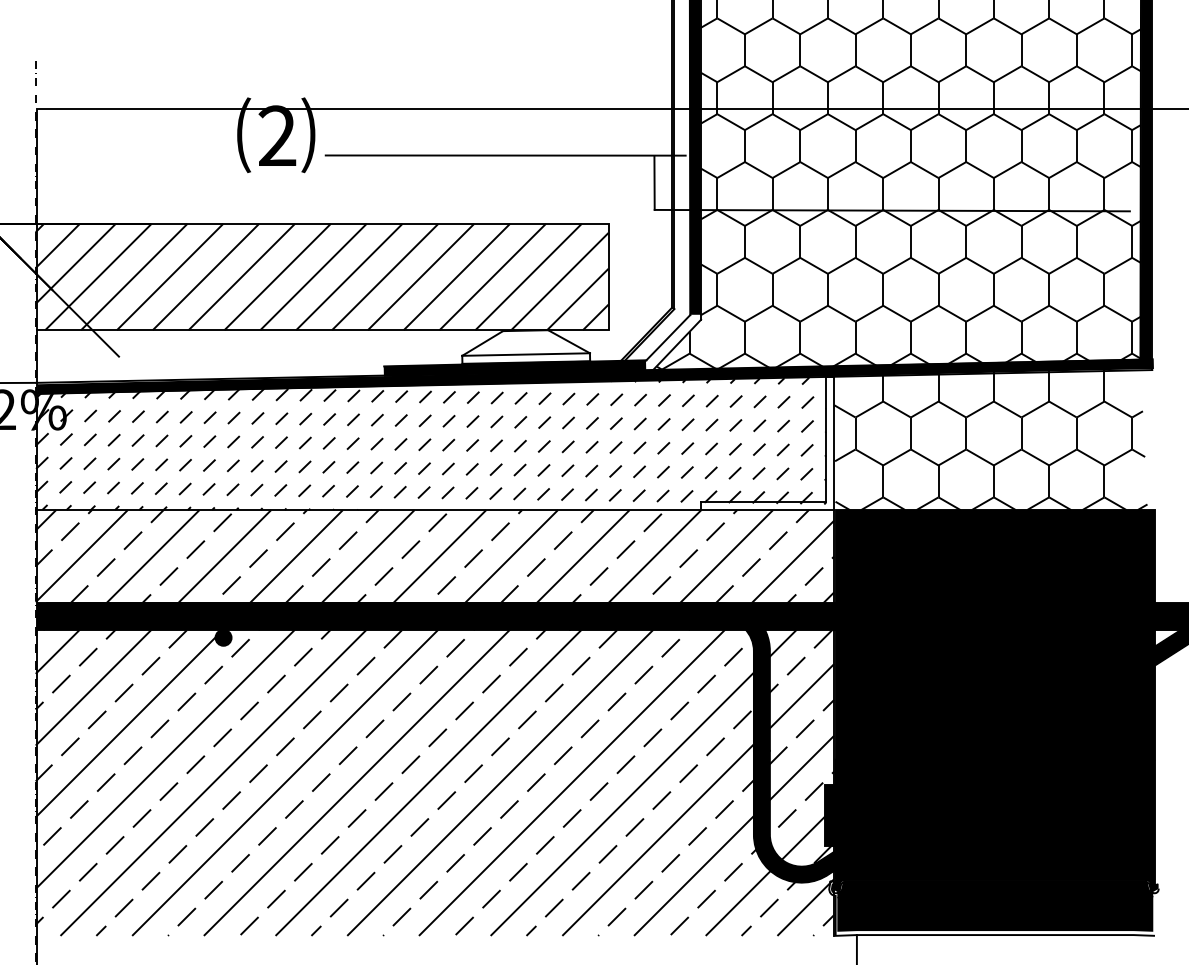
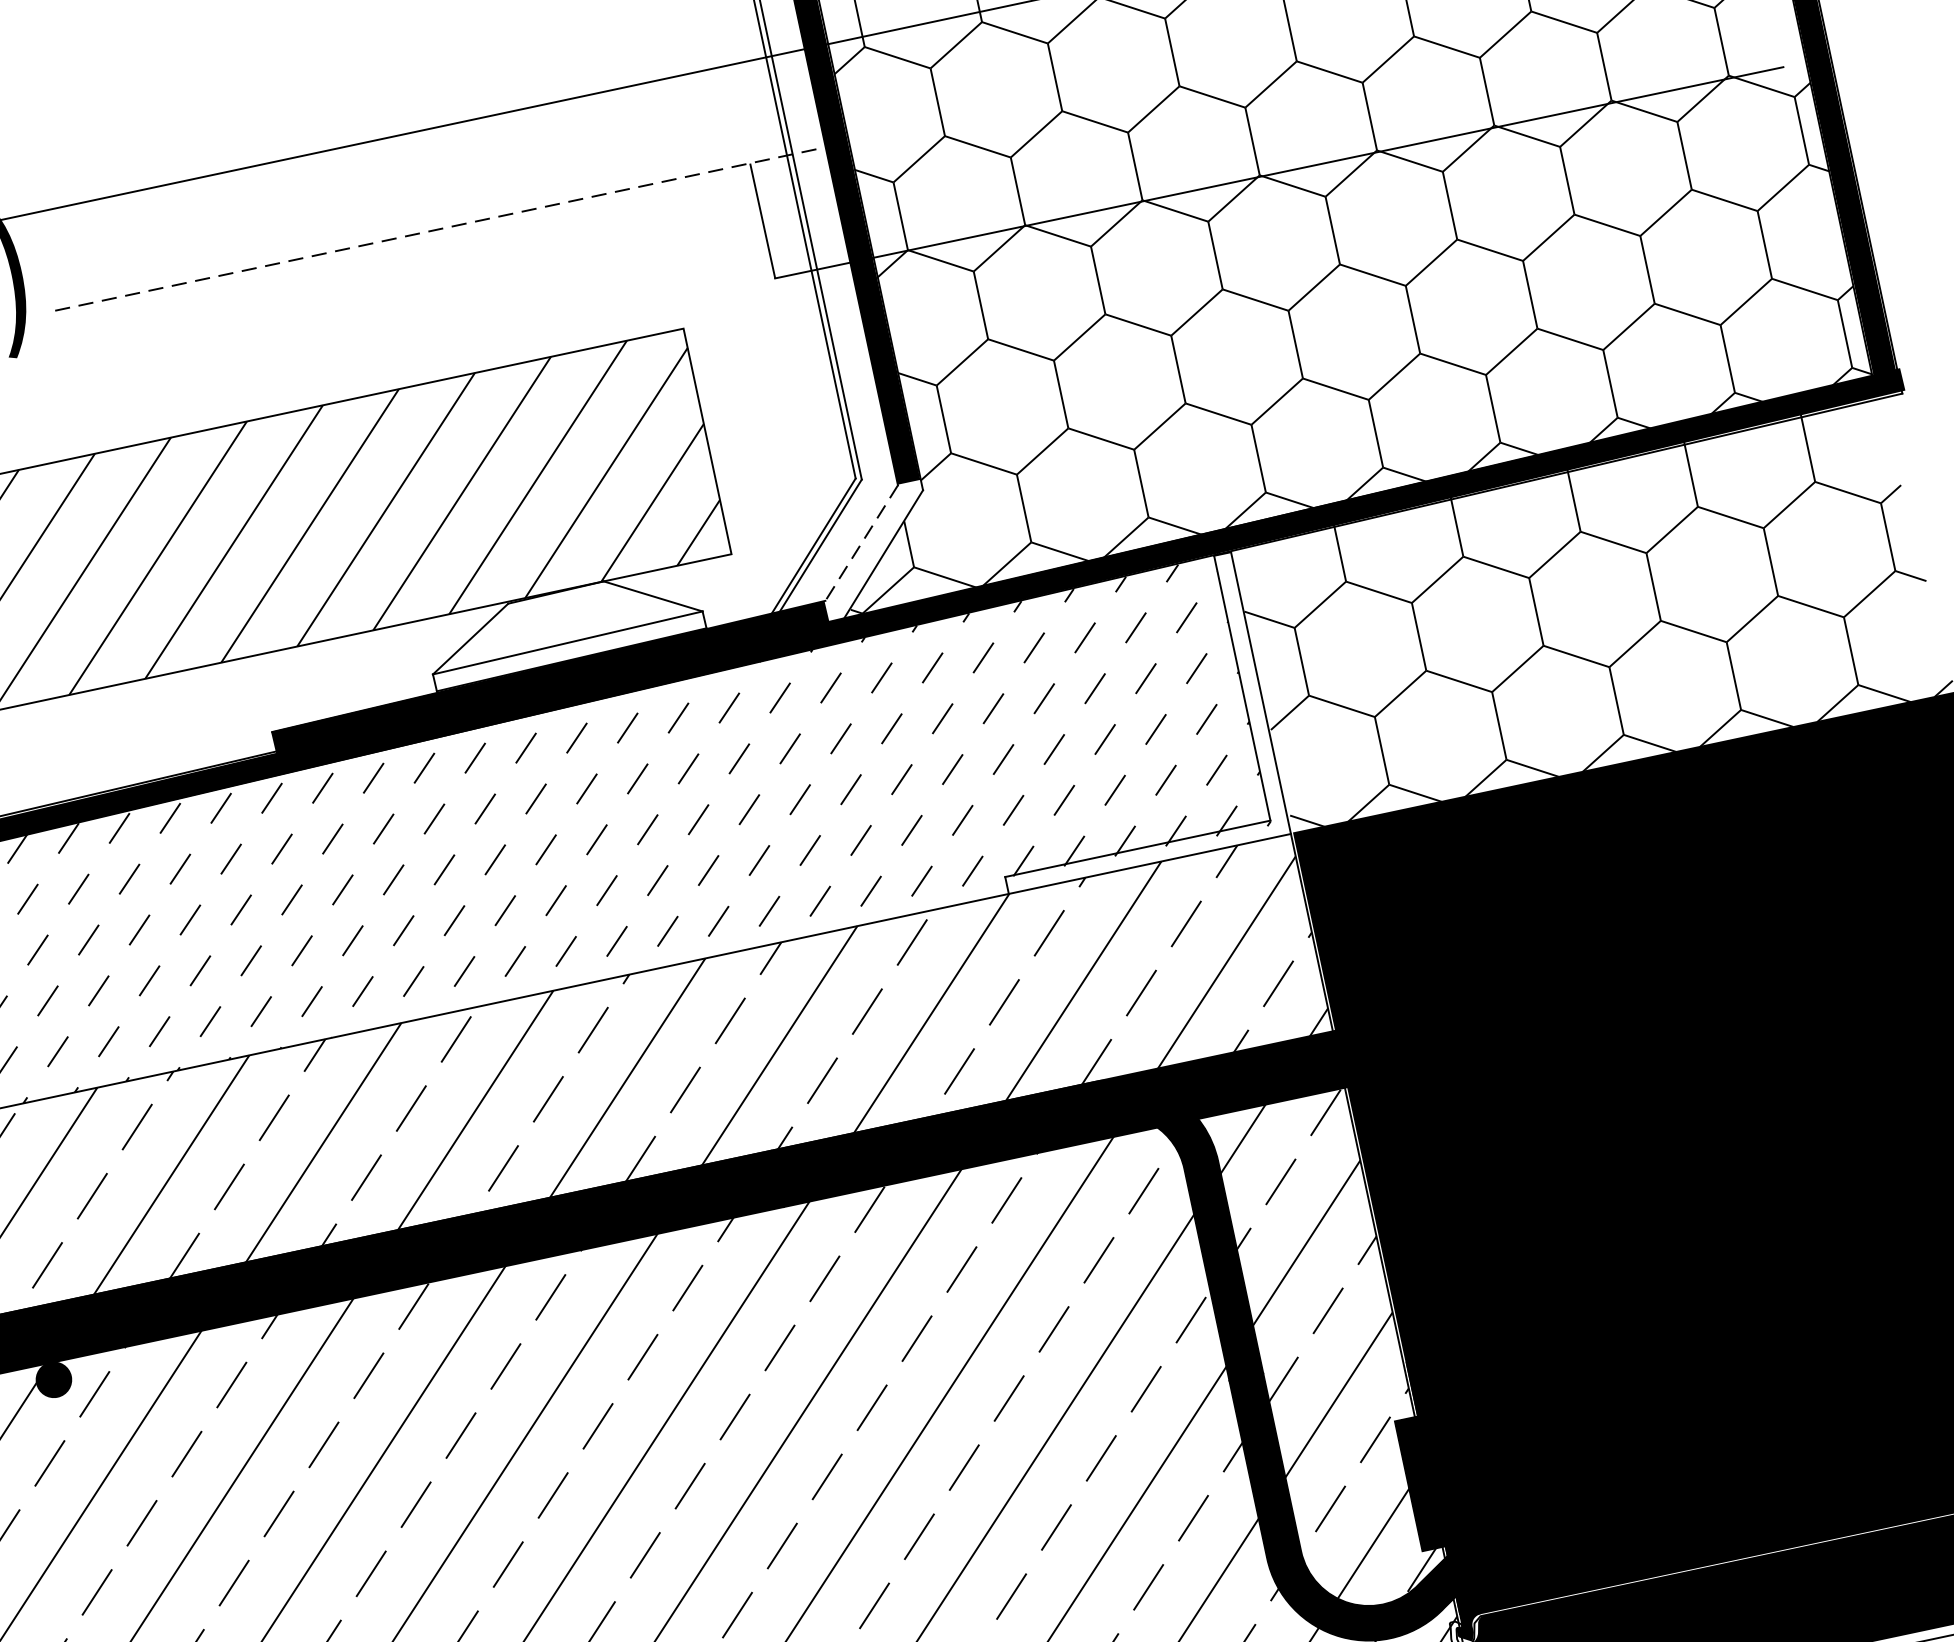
line: (505, 155) -> (434, 230), solid -> dashed
line: (668, 337) -> (861, 542), solid -> dashed

